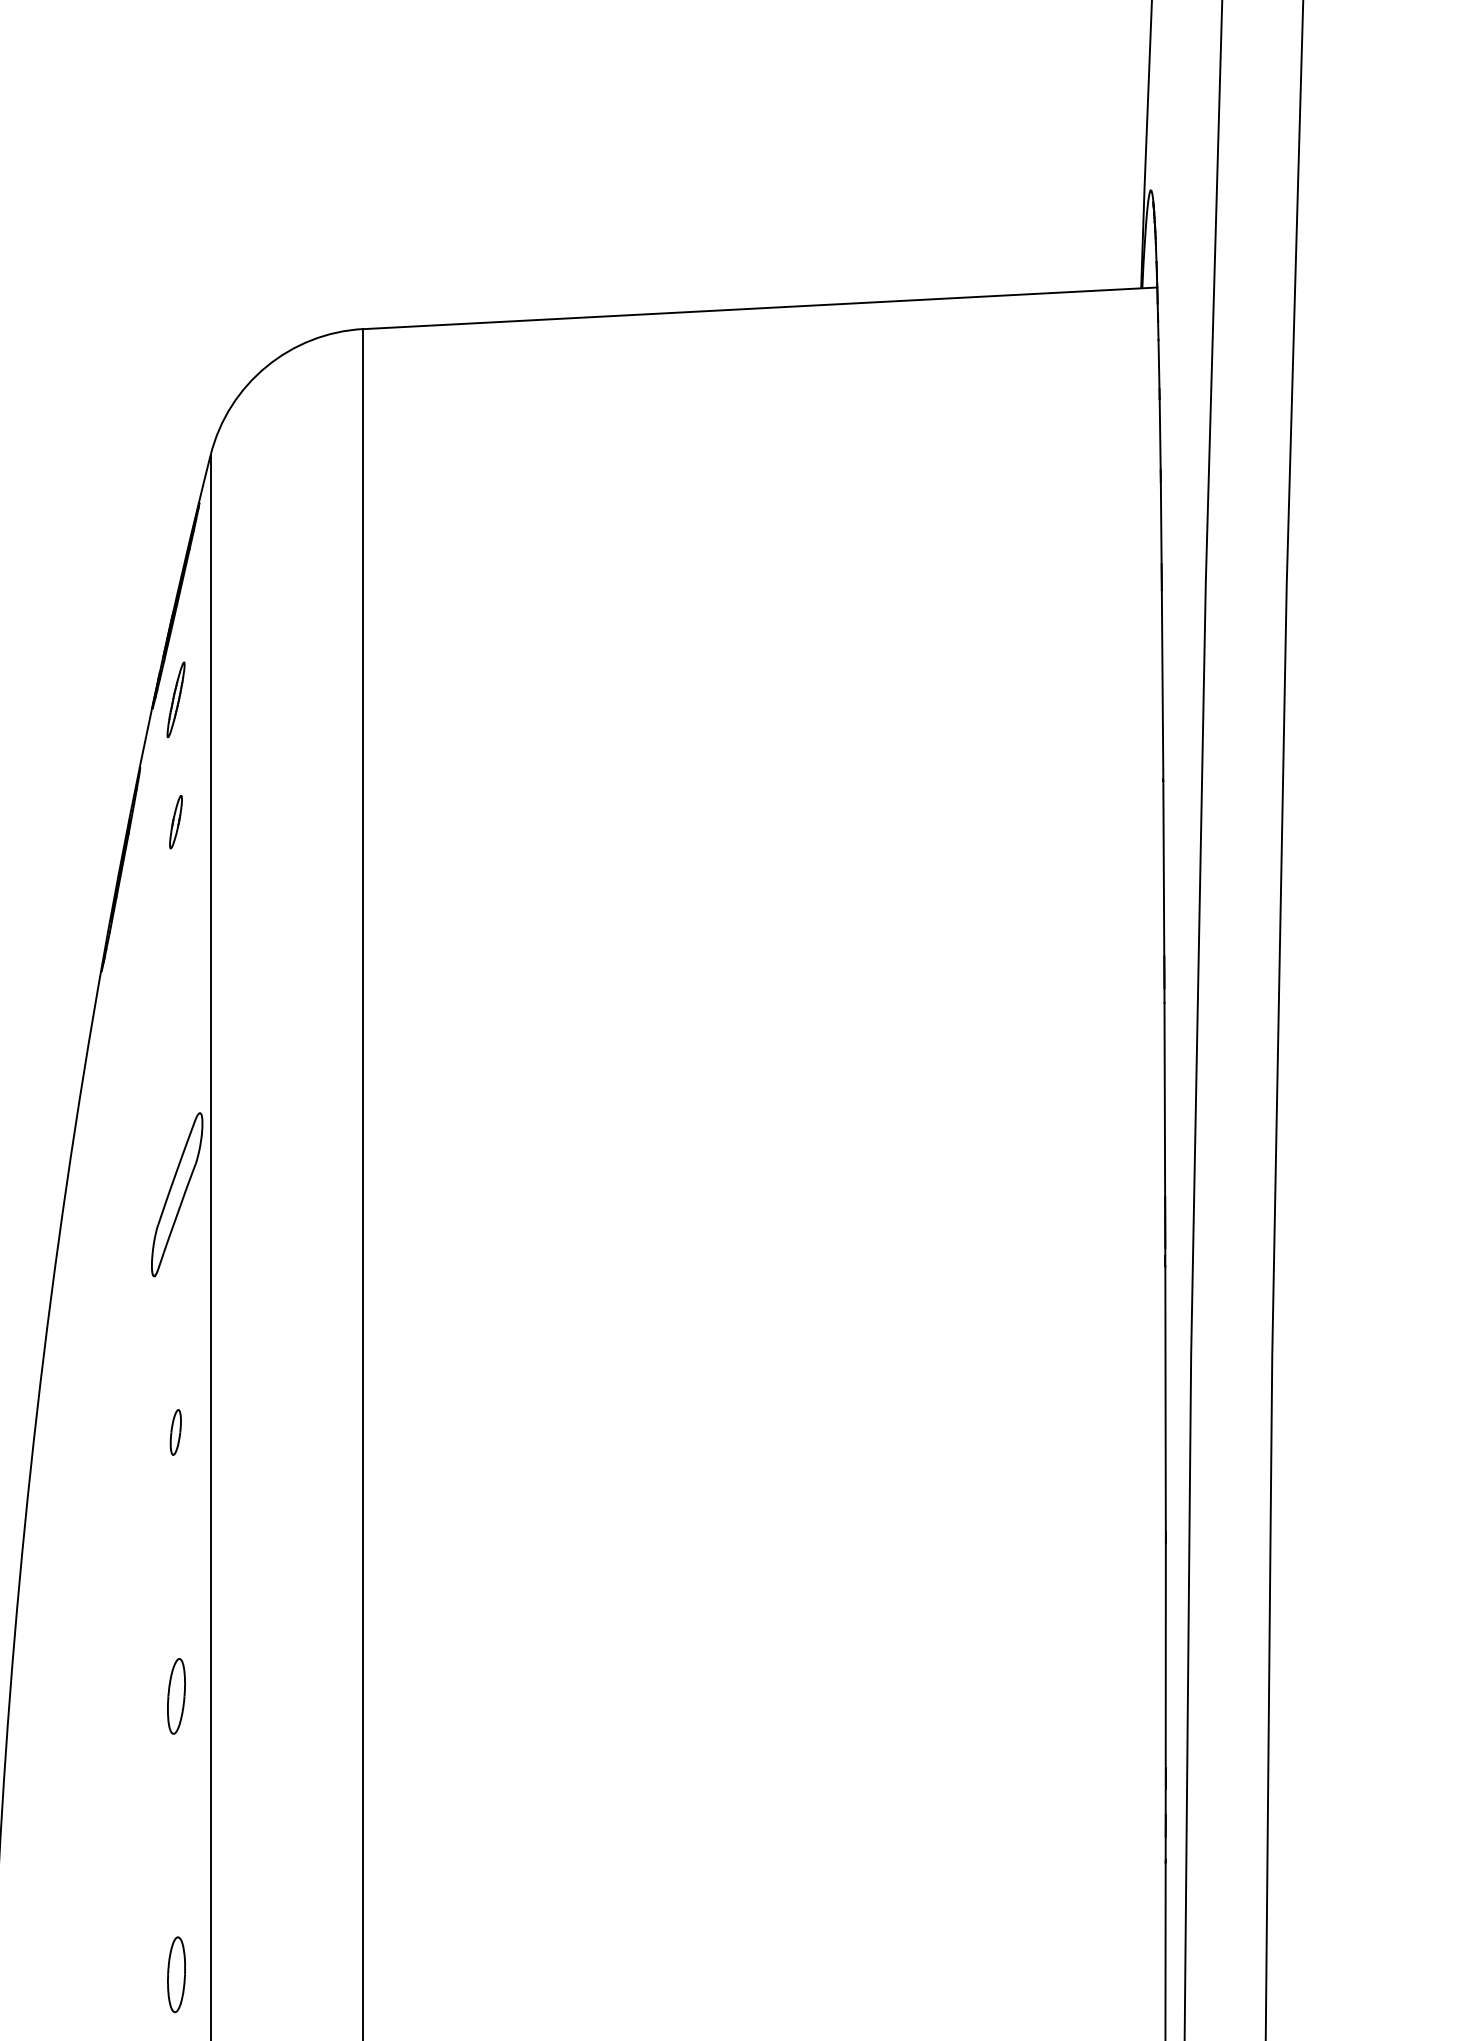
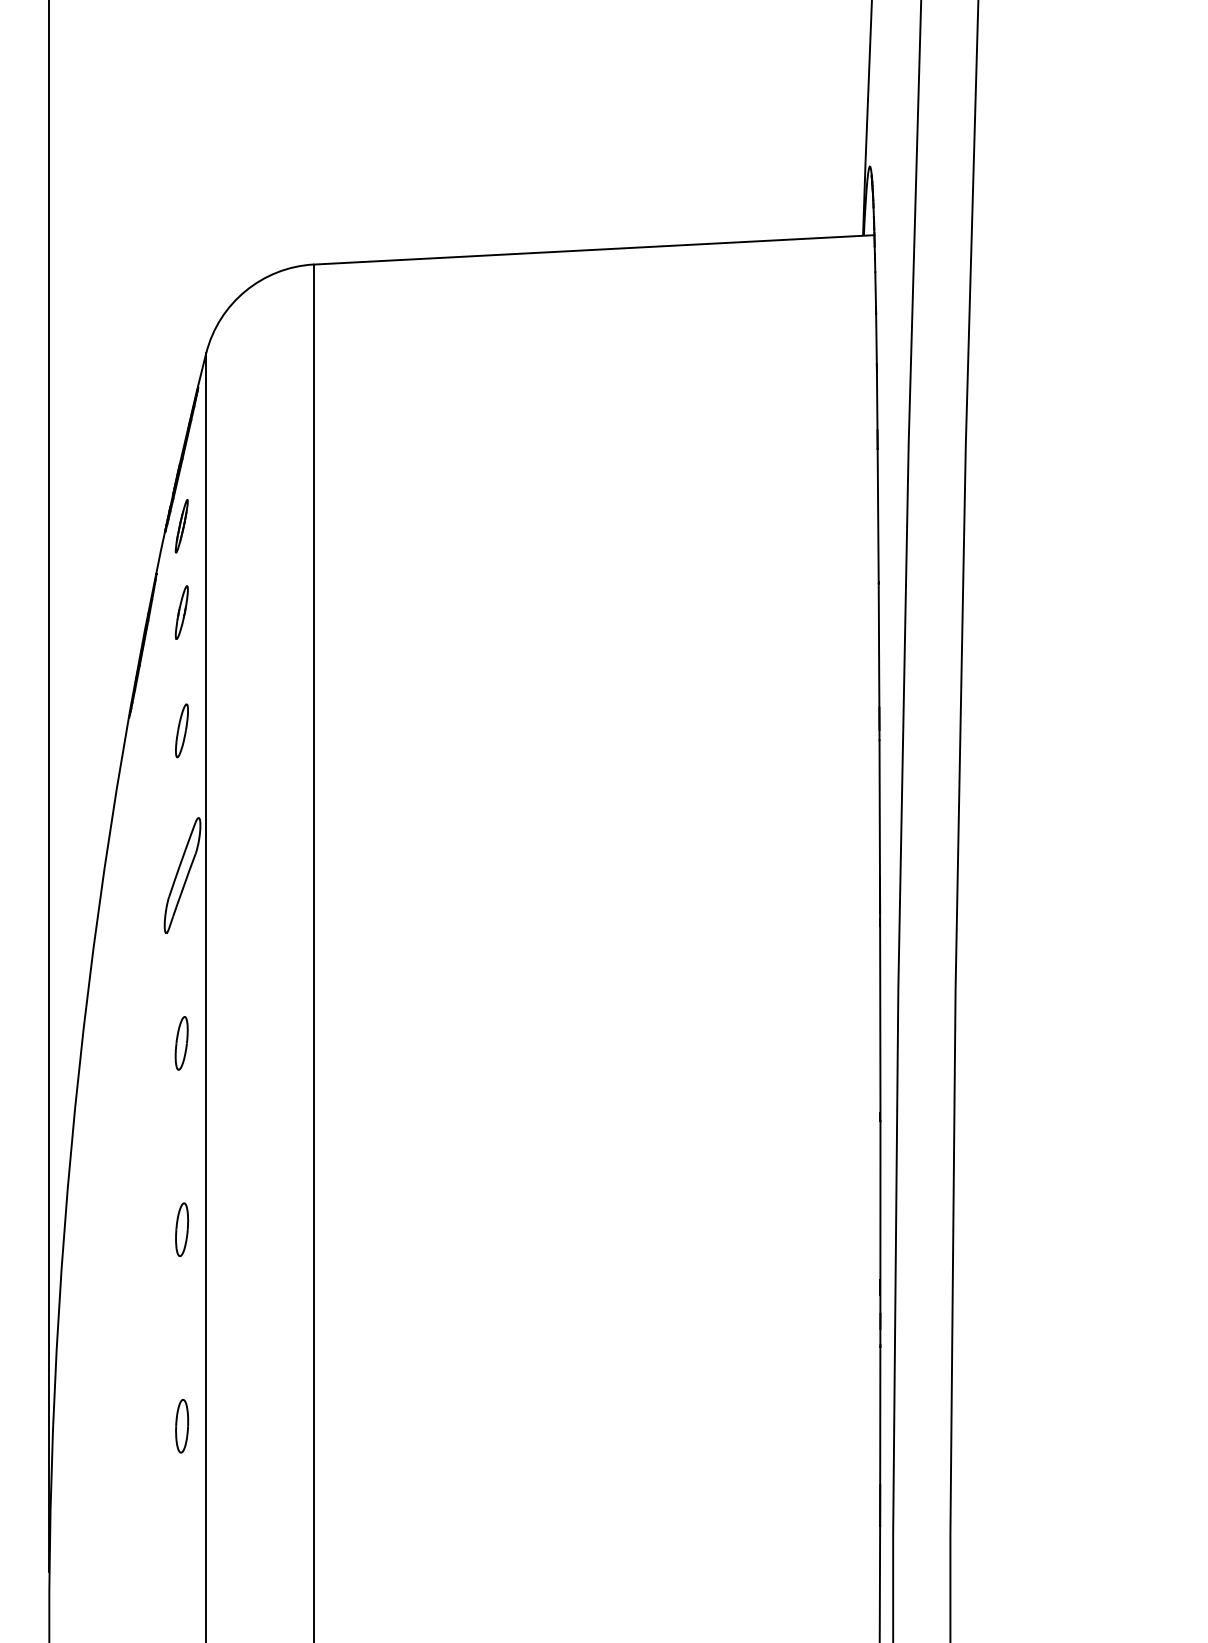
part: (175, 822) -> (181, 612), size x1.43
part: (175, 989) -> (181, 730), added
part: (175, 1432) -> (181, 1043), size x1.67

